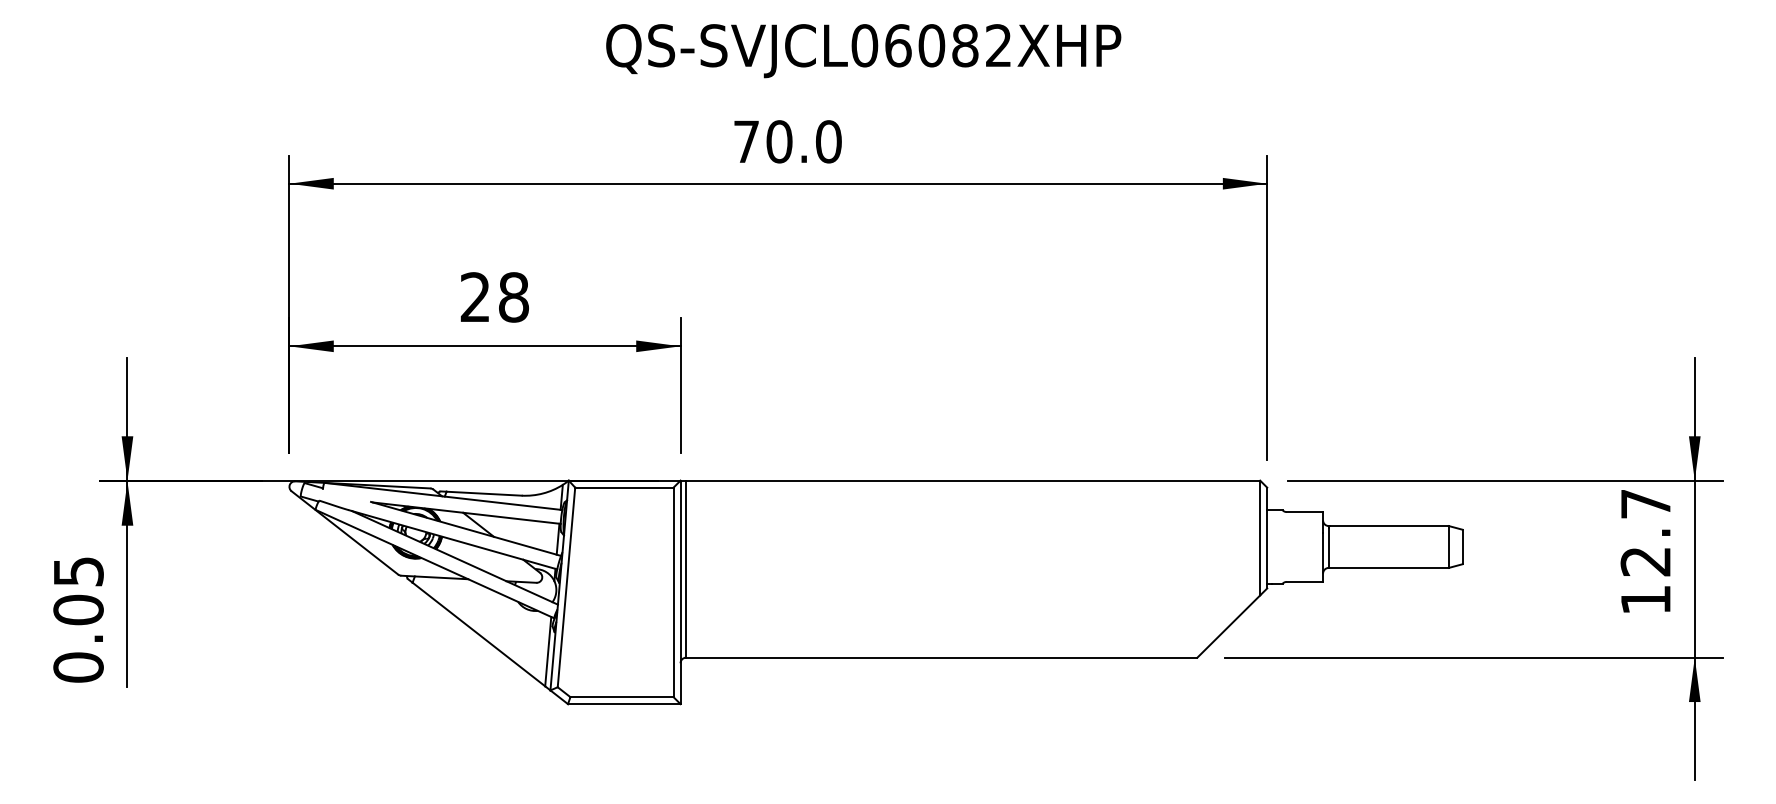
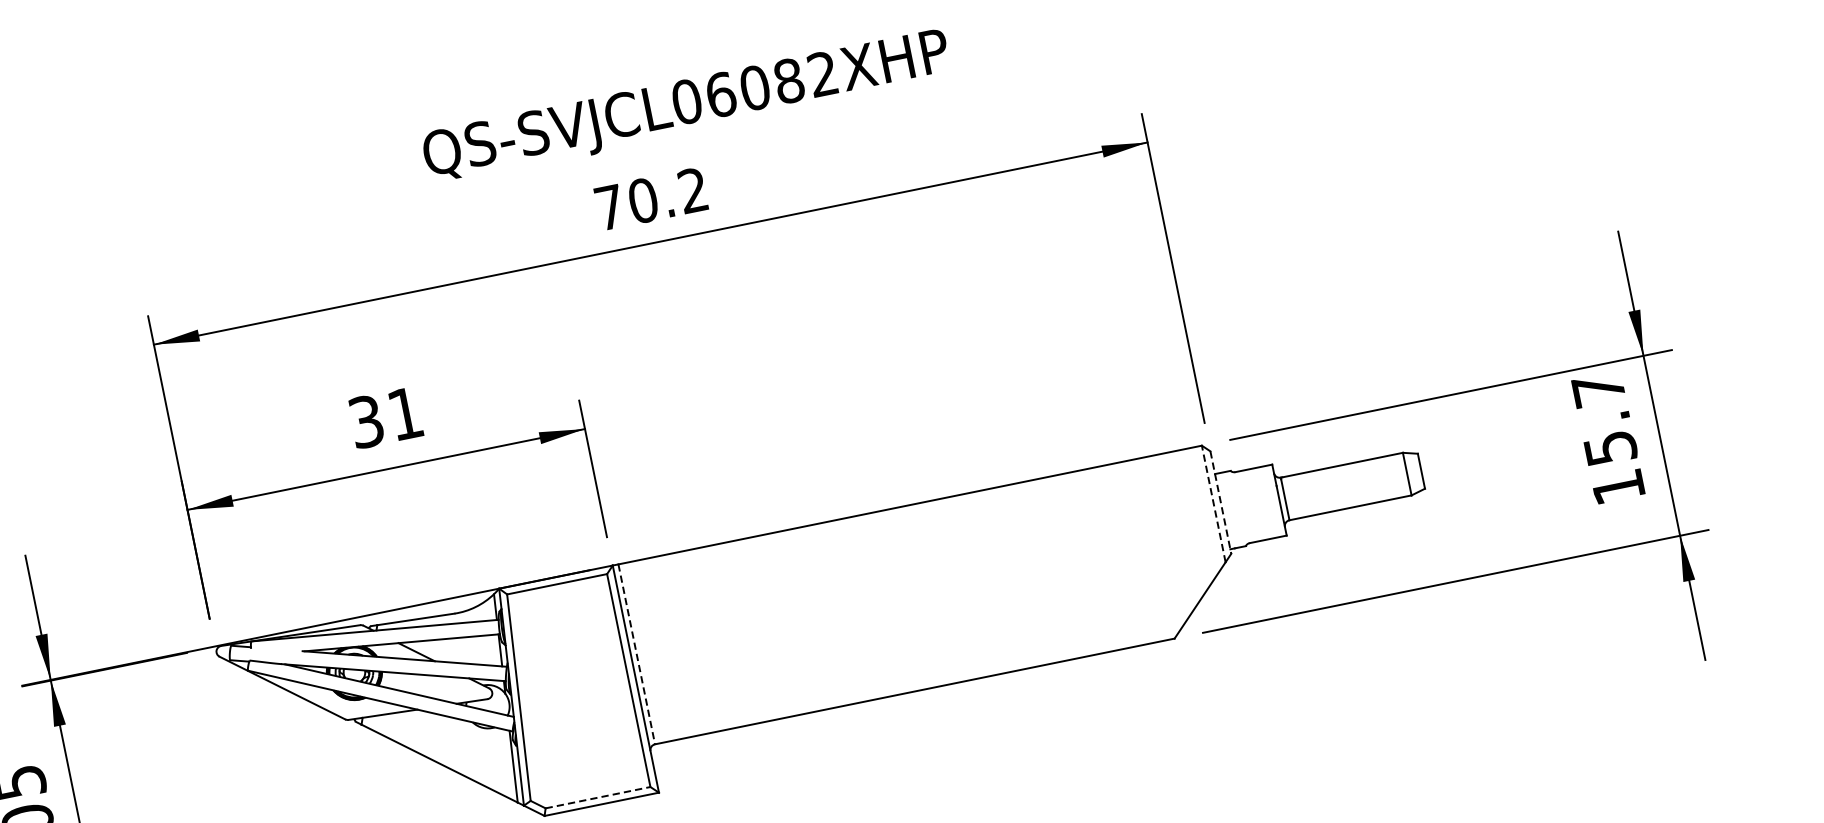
text: (863, 51) -> (686, 107), moved
text: (828, 141) -> (693, 190), 70.0 -> 70.2
text: (494, 297) -> (385, 417), 28 -> 31
line: (1260, 537) -> (1213, 503), solid -> dashed
line: (1267, 538) -> (1221, 502), solid -> dashed
text: (1645, 561) -> (1610, 448), 12.7 -> 15.7
line: (686, 569) -> (637, 654), solid -> dashed
line: (622, 697) -> (598, 797), solid -> dashed

